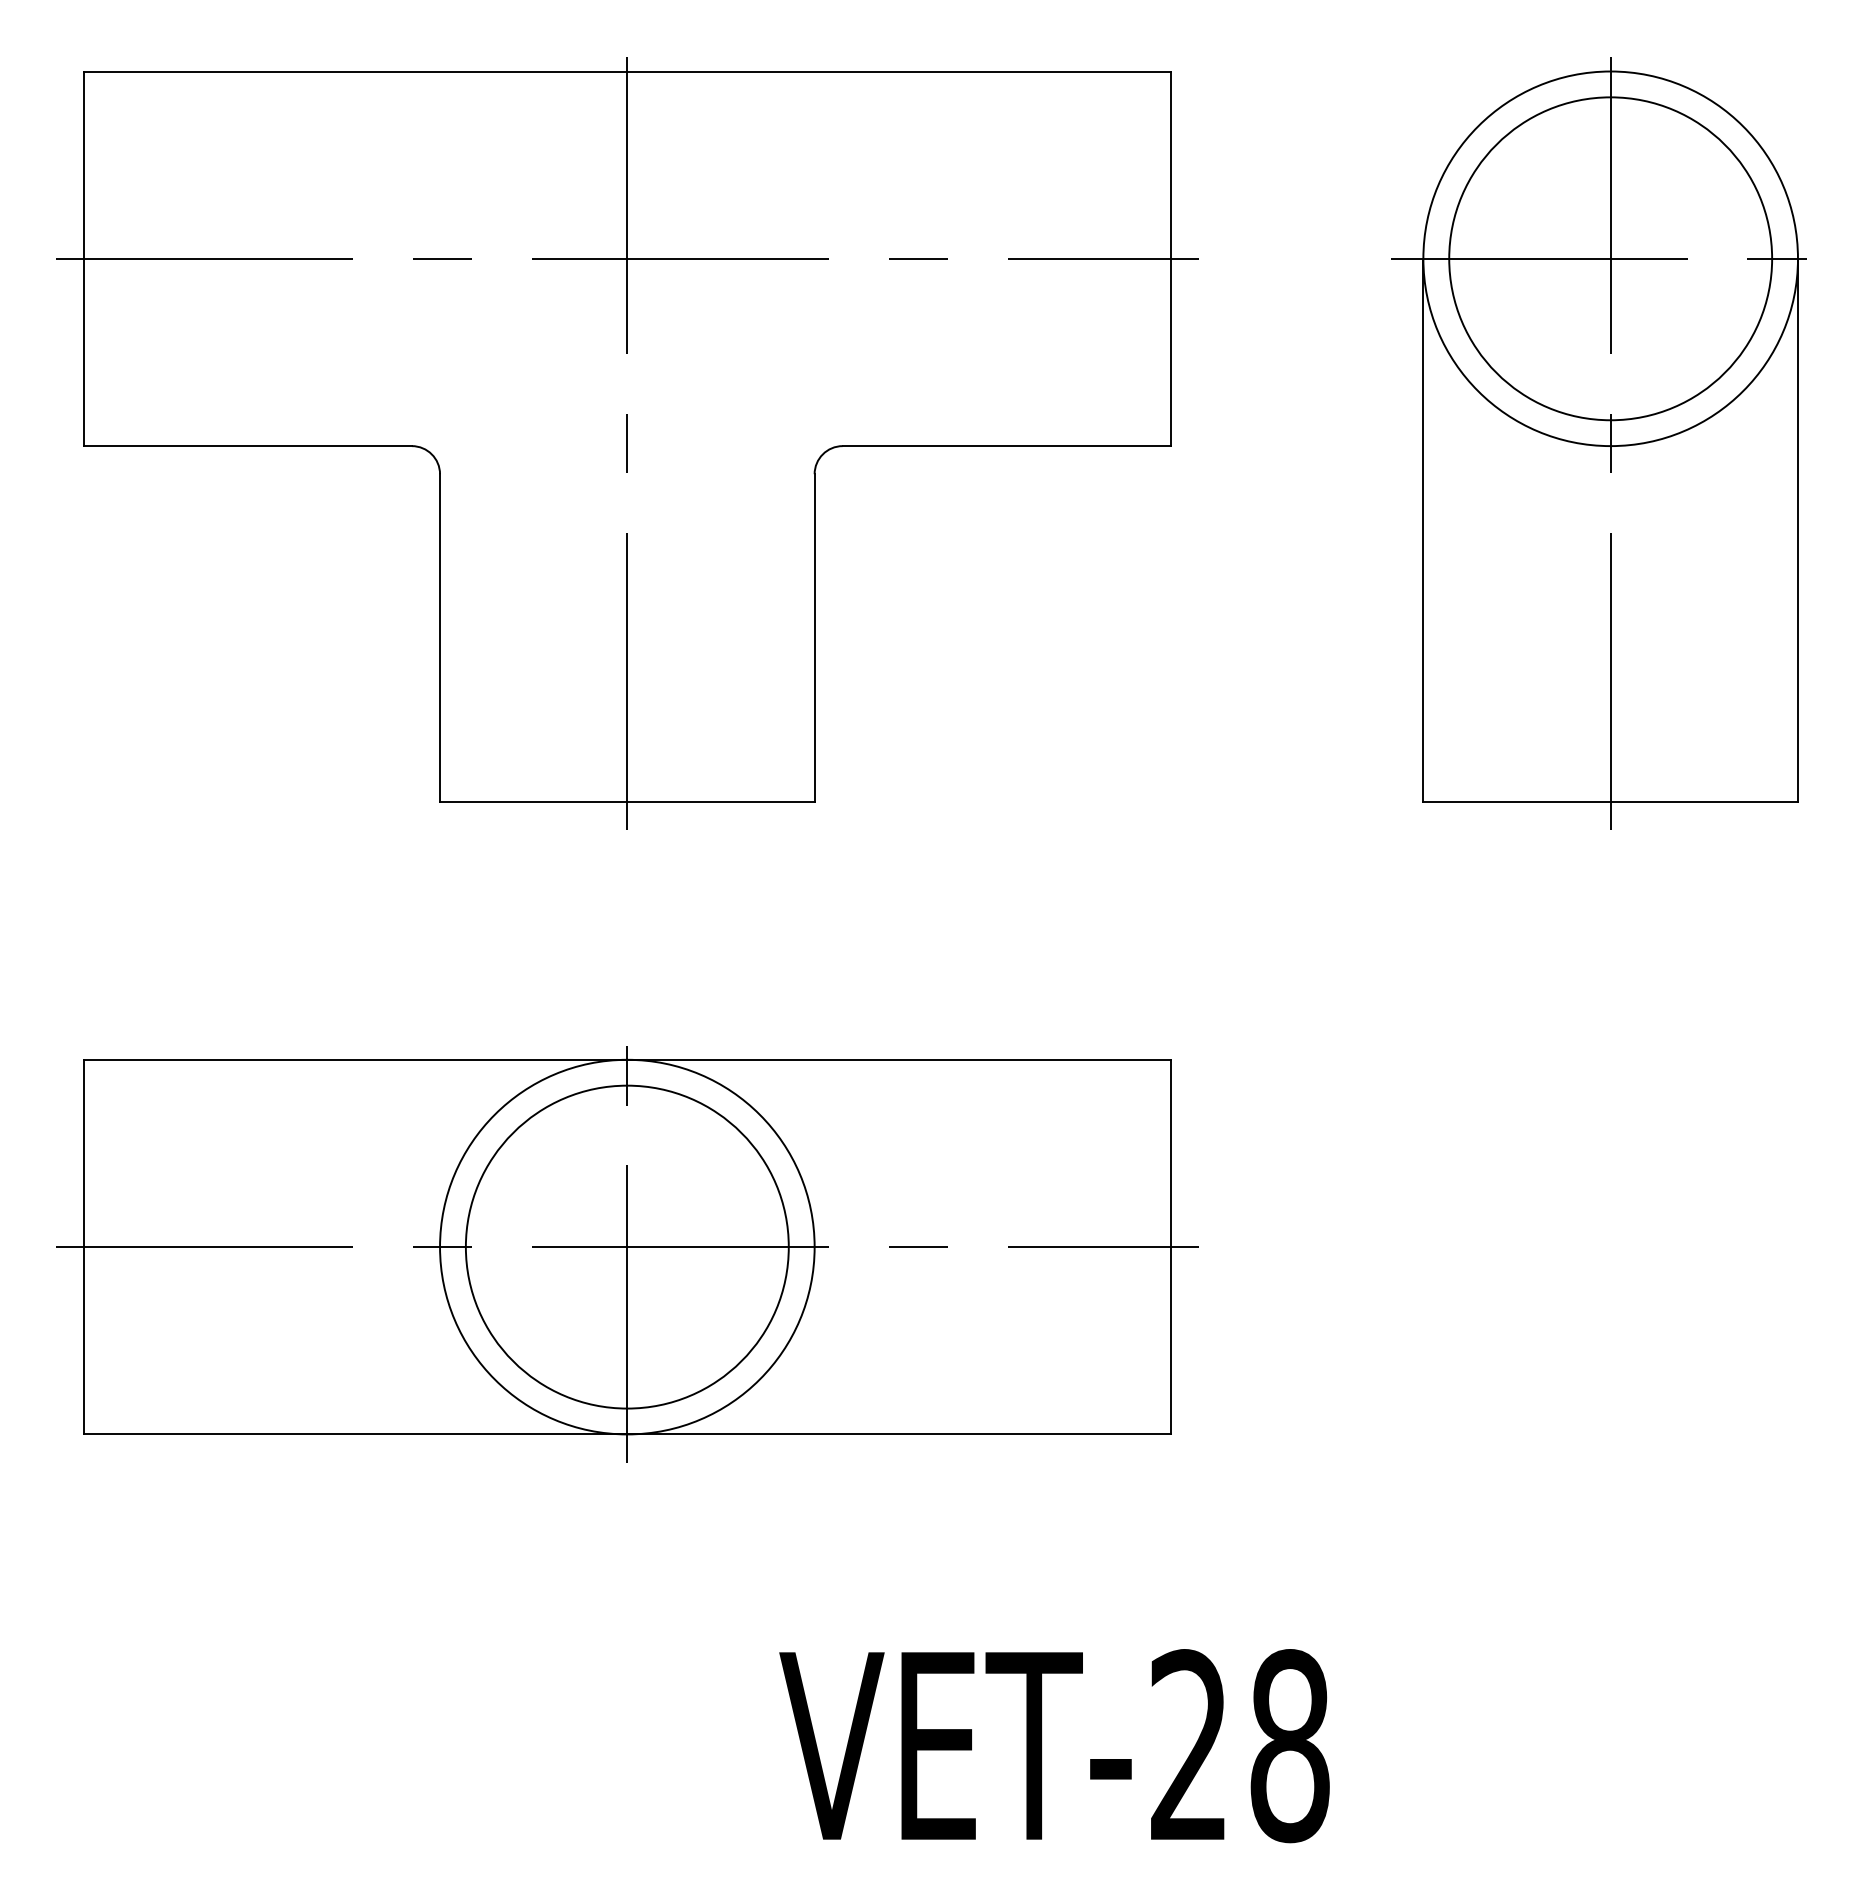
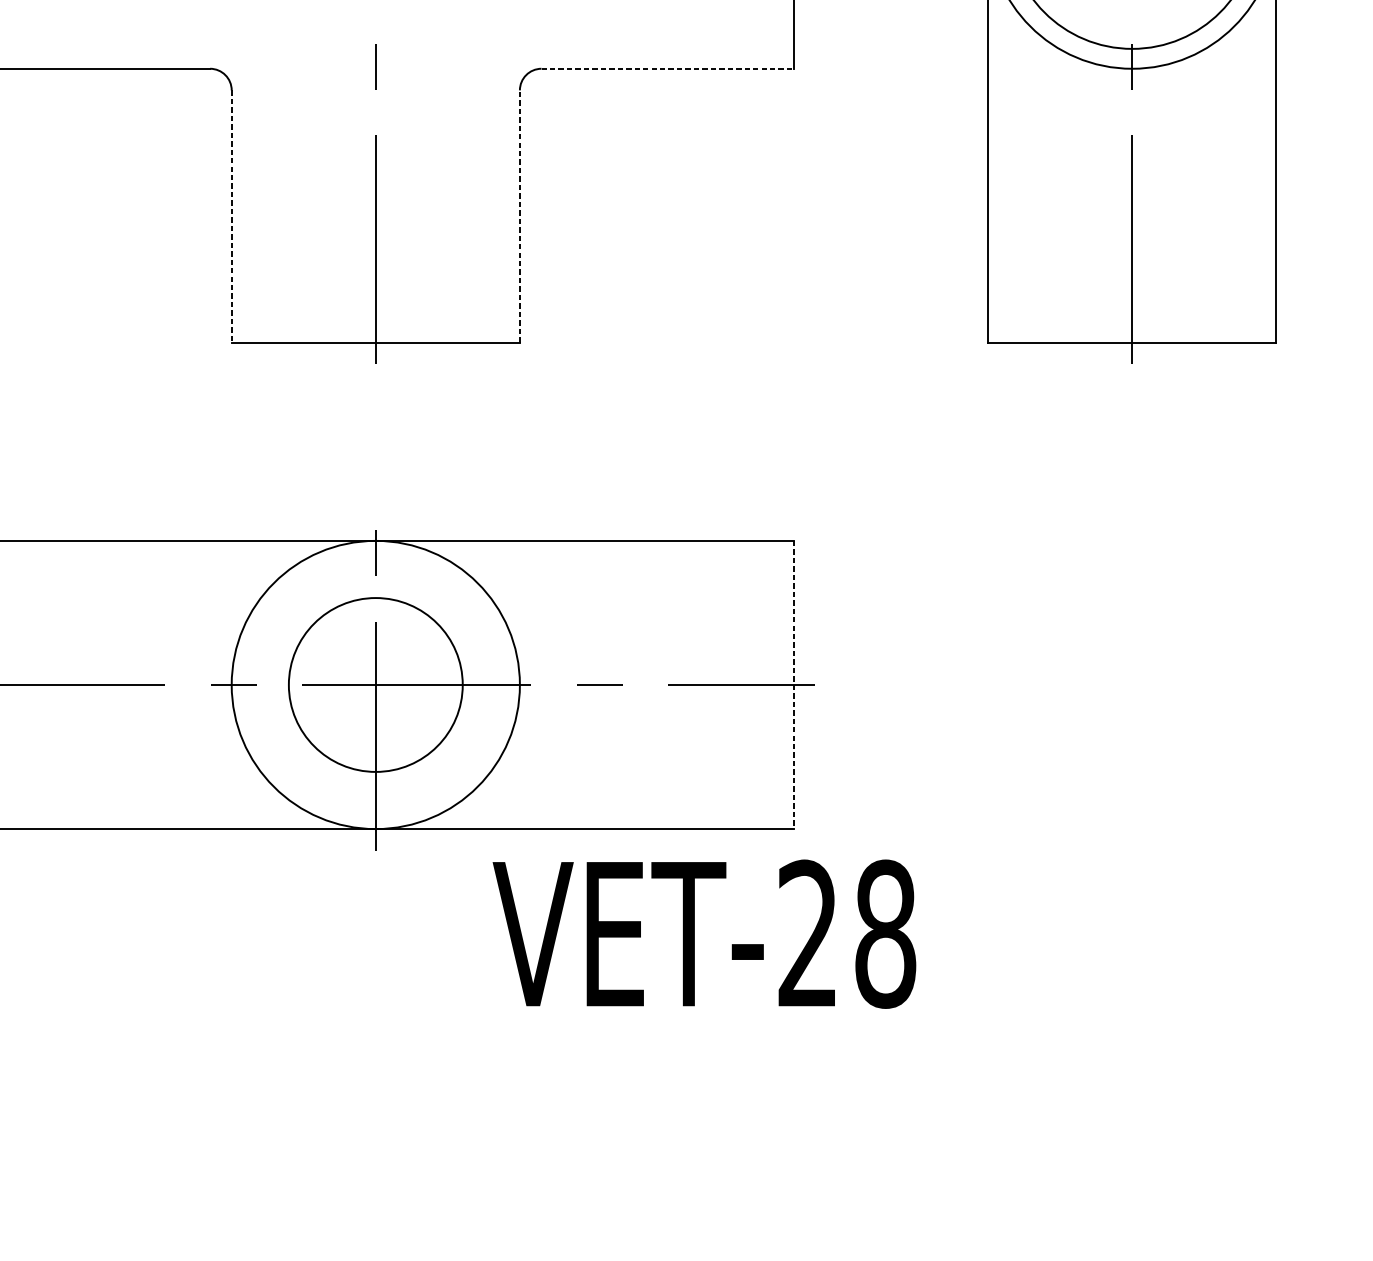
line: (1006, 446) -> (667, 69), solid -> dashed
line: (440, 638) -> (232, 216), solid -> dashed
line: (814, 638) -> (519, 216), solid -> dashed
circle: (626, 1246) -> (375, 684), size x0.7
line: (1170, 1247) -> (793, 685), solid -> dashed
text: (1054, 1746) -> (704, 934), moved

